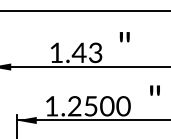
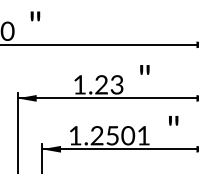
text: (79, 52) -> (101, 84), 1.43 -> 1.23
text: (123, 106) -> (143, 135), 1.2500 -> 1.2501

